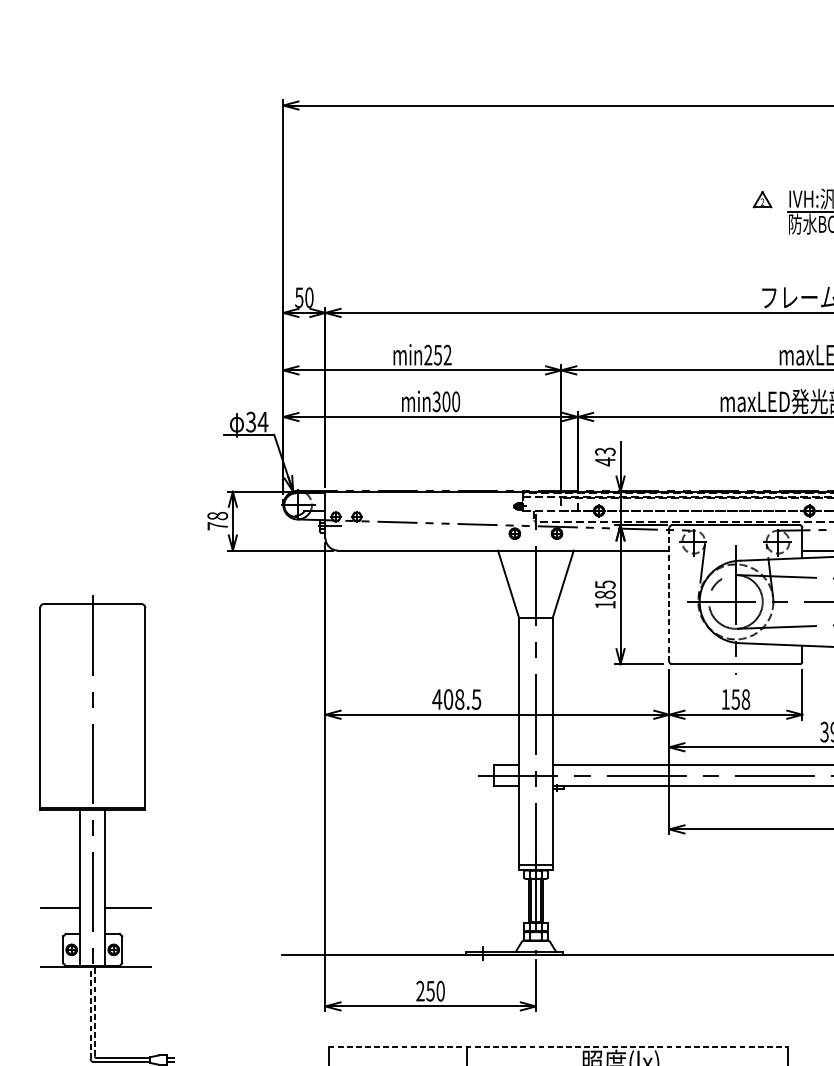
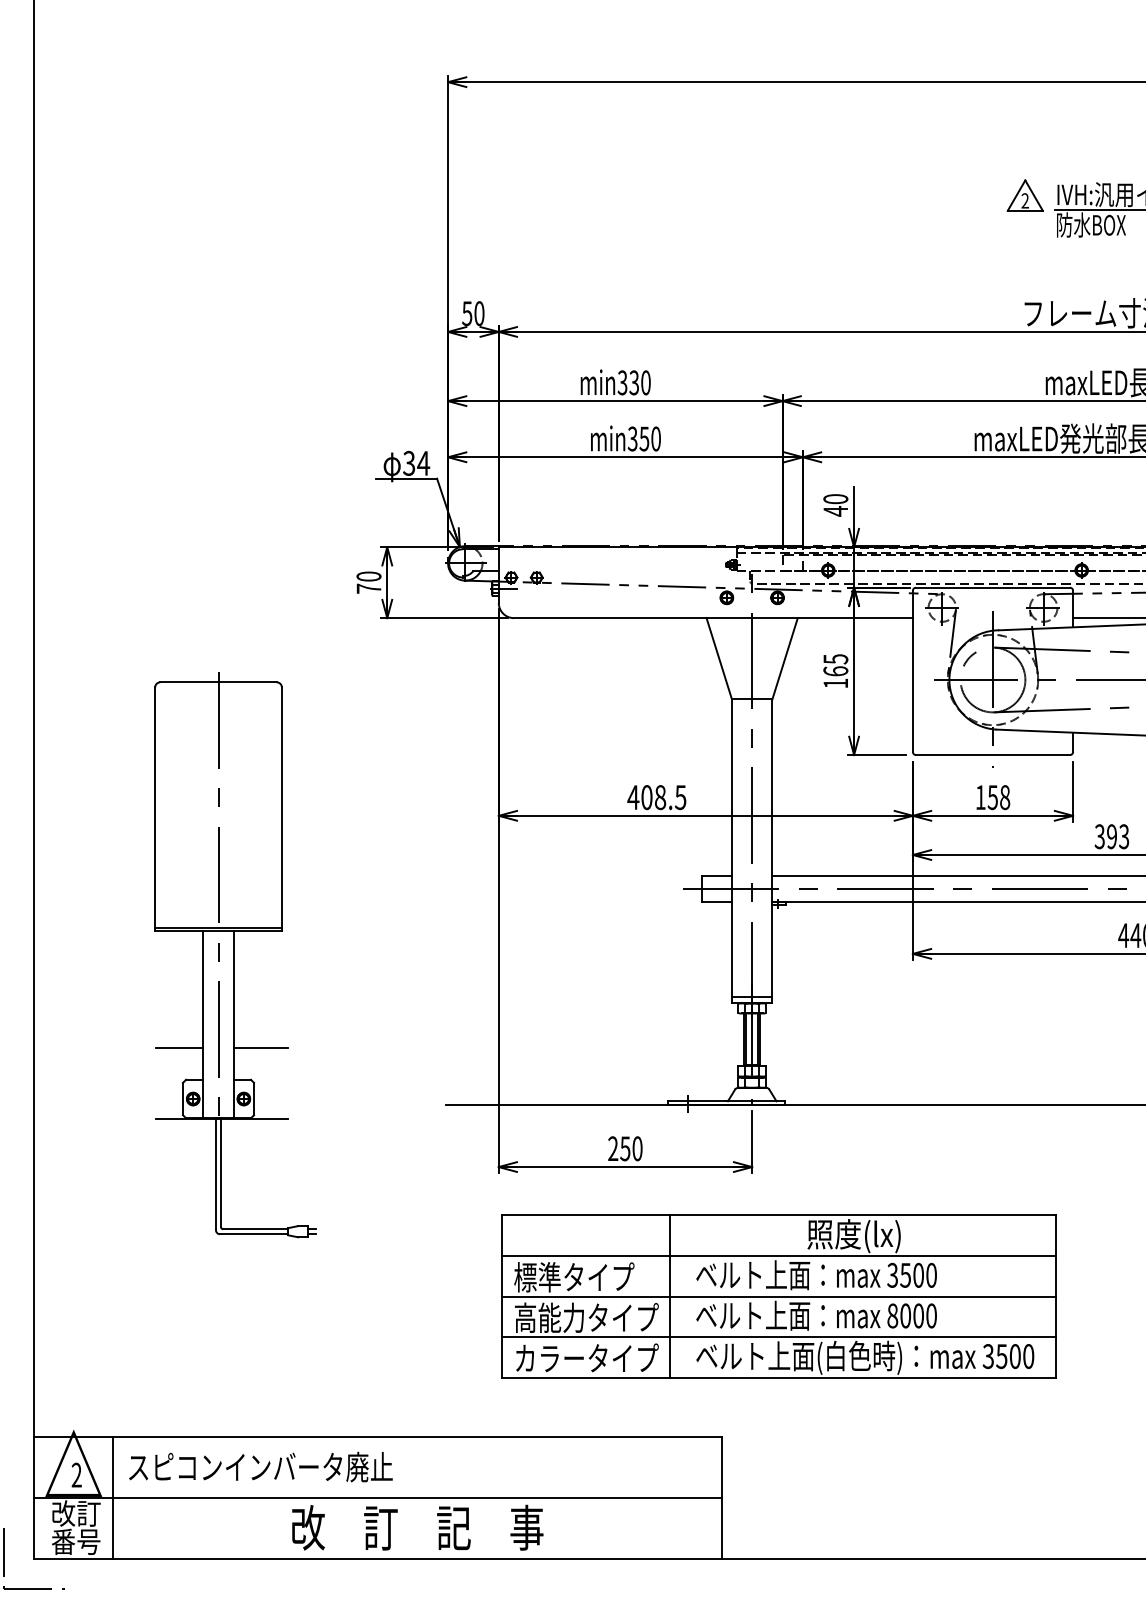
part: (762, 199) -> (1024, 195), size x1.67
text: (437, 354) -> (633, 382), min252 -> min330
text: (446, 401) -> (644, 438), min300 -> min350
text: (605, 452) -> (835, 499), 43 -> 40
text: (218, 516) -> (369, 576), 78 -> 70
text: (605, 594) -> (835, 671), 185 -> 165
line: (669, 594) -> (912, 671), dashed -> solid
line: (95, 1010) -> (221, 1172), dashed -> solid
line: (90, 1012) -> (215, 1174), dashed -> solid
line: (558, 1046) -> (779, 1215), dashed -> solid

